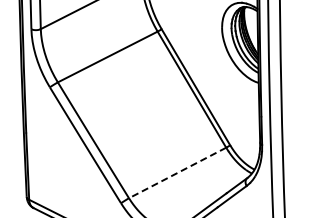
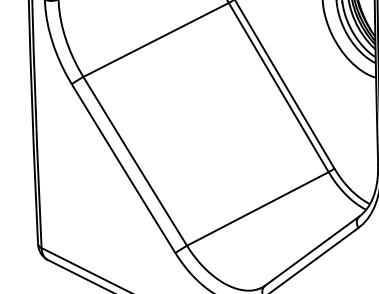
line: (177, 172) -> (257, 208), dashed -> solid

